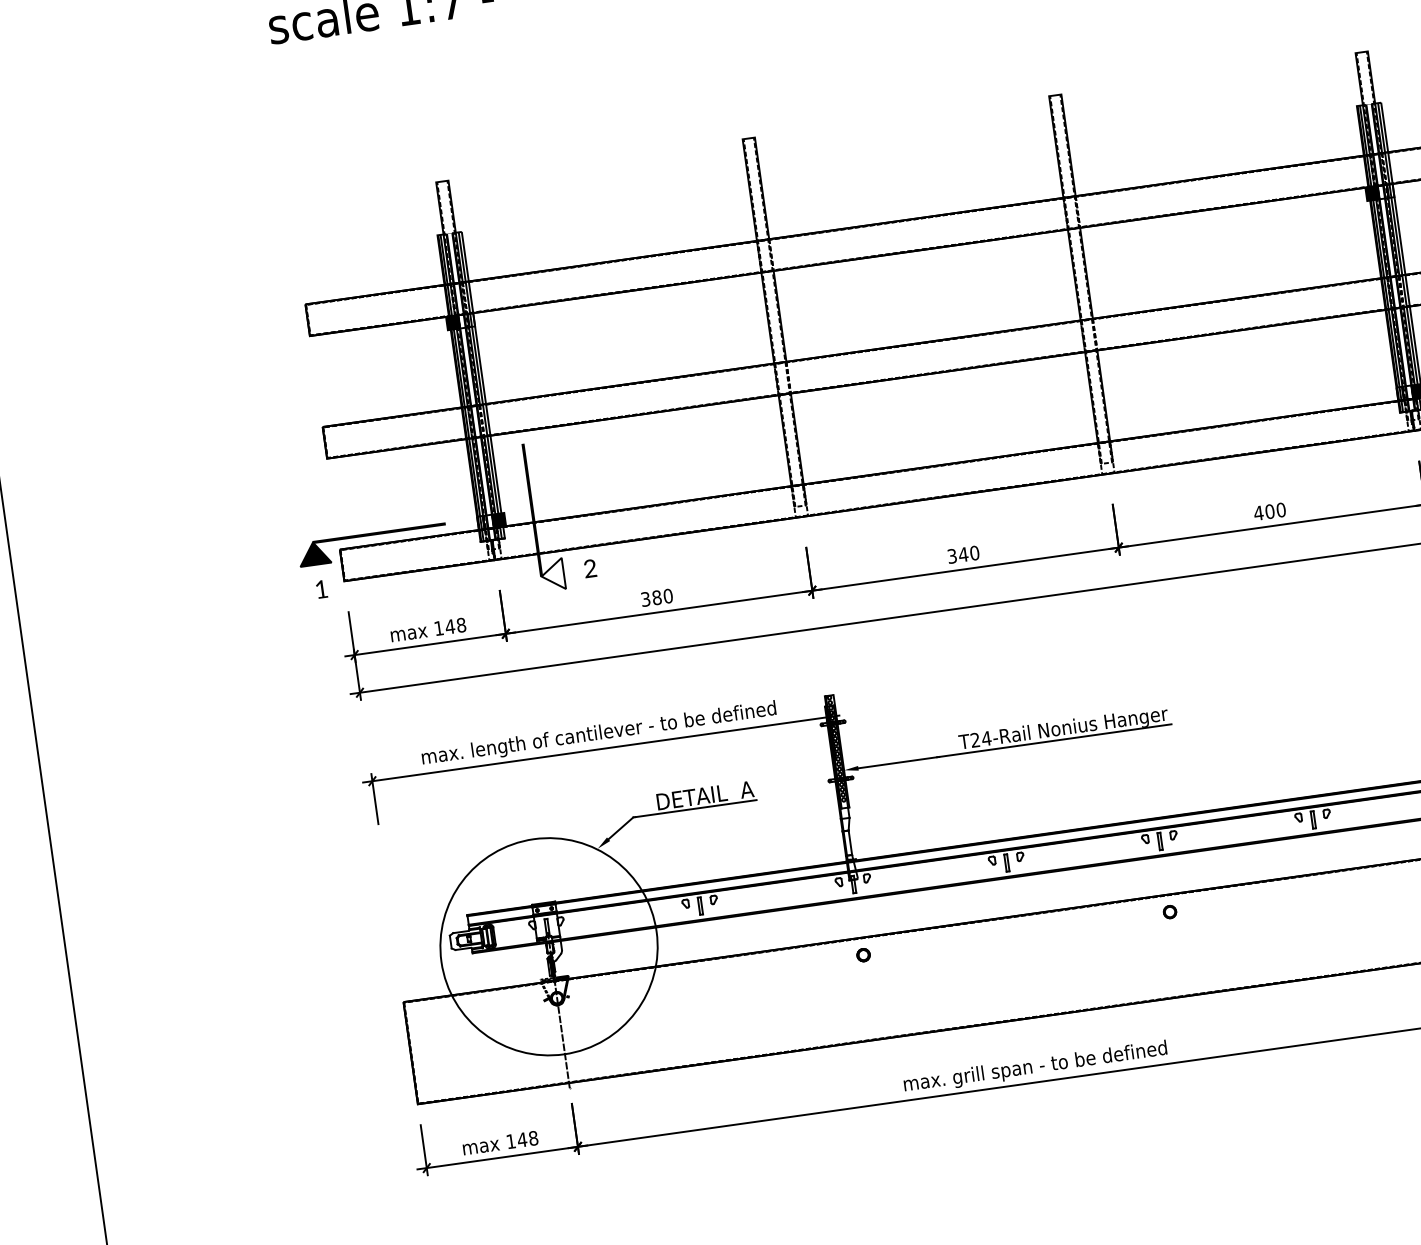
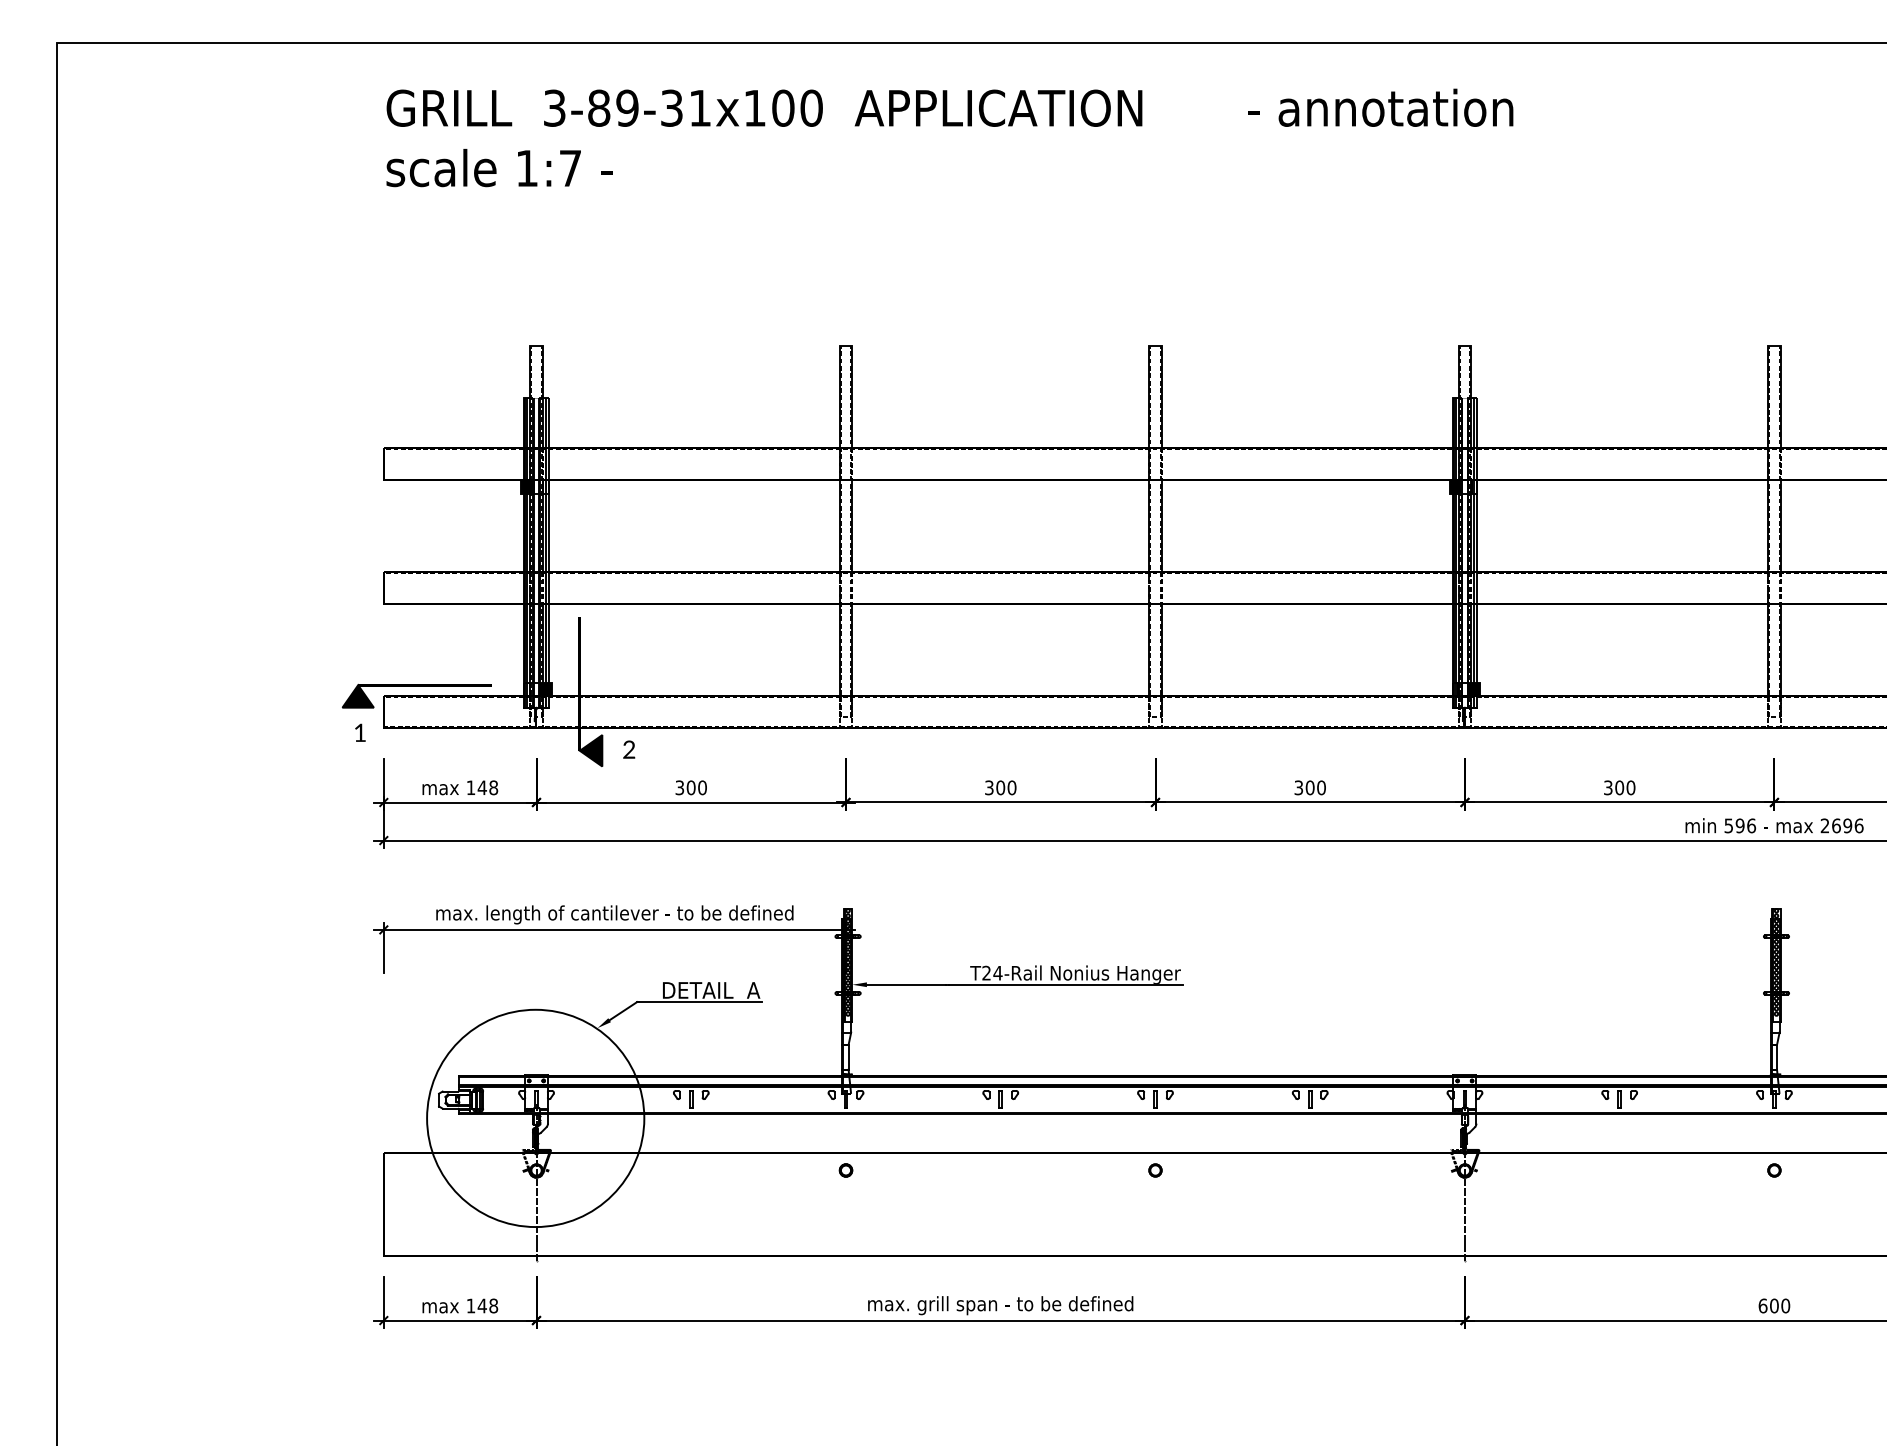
text: (1258, 512) -> (1298, 787), 400 -> 300
text: (963, 554) -> (1000, 787), 340 -> 300
fill: (552, 574) -> (590, 750), added
text: (656, 597) -> (690, 787), 380 -> 300

